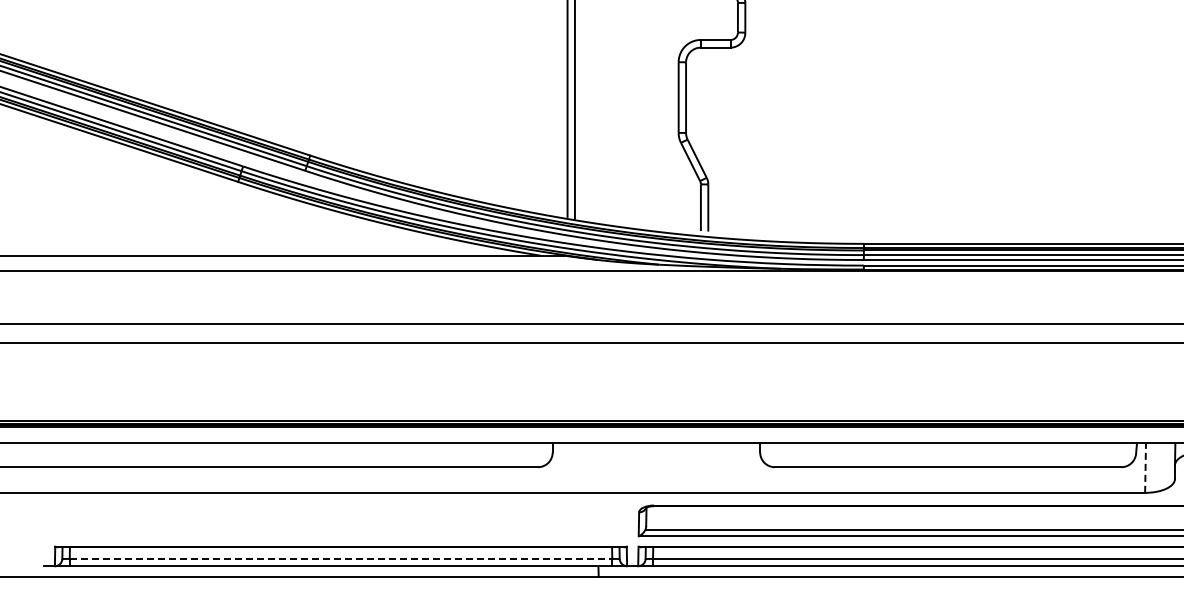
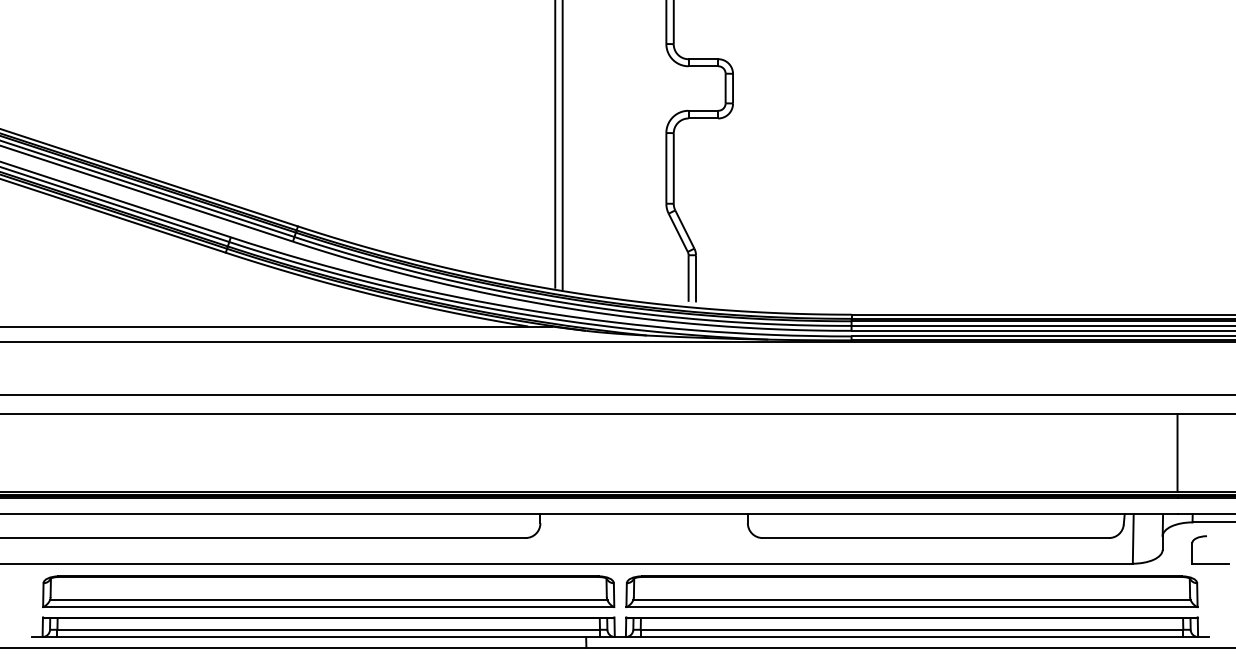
line: (1145, 467) -> (1133, 538), dashed -> solid
part: (340, 520) -> (328, 591), added
line: (341, 558) -> (329, 629), dashed -> solid

